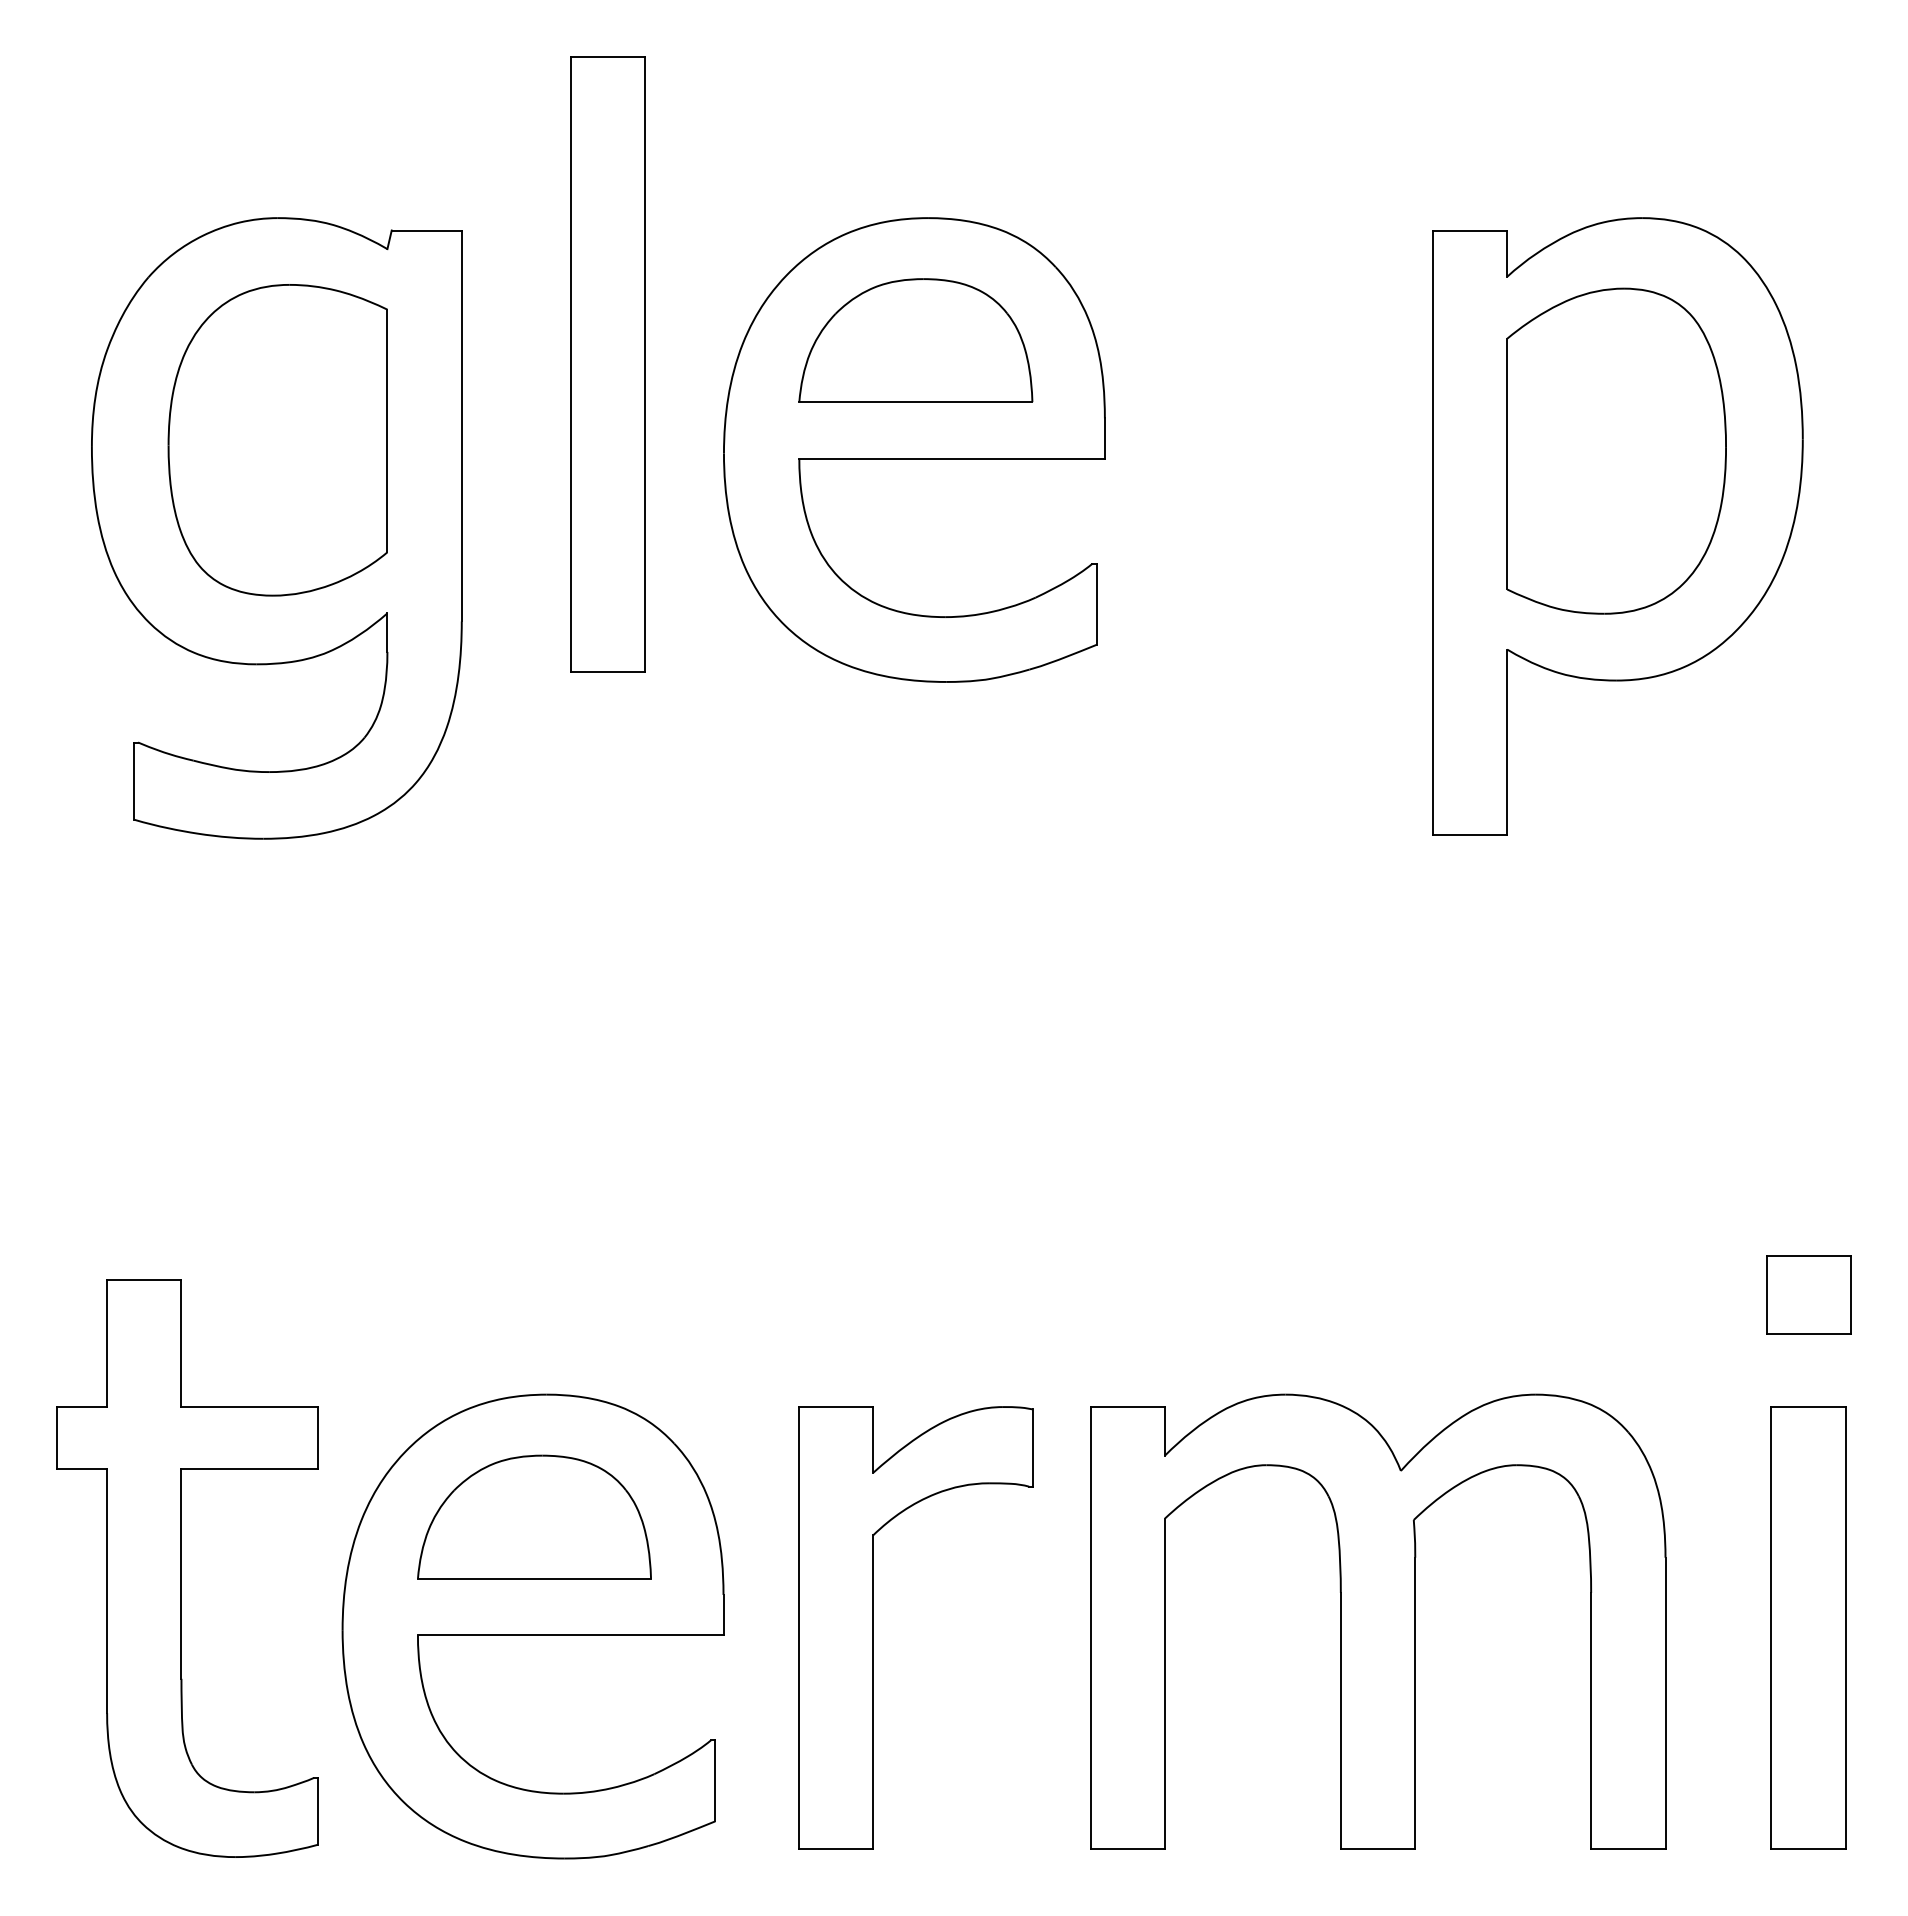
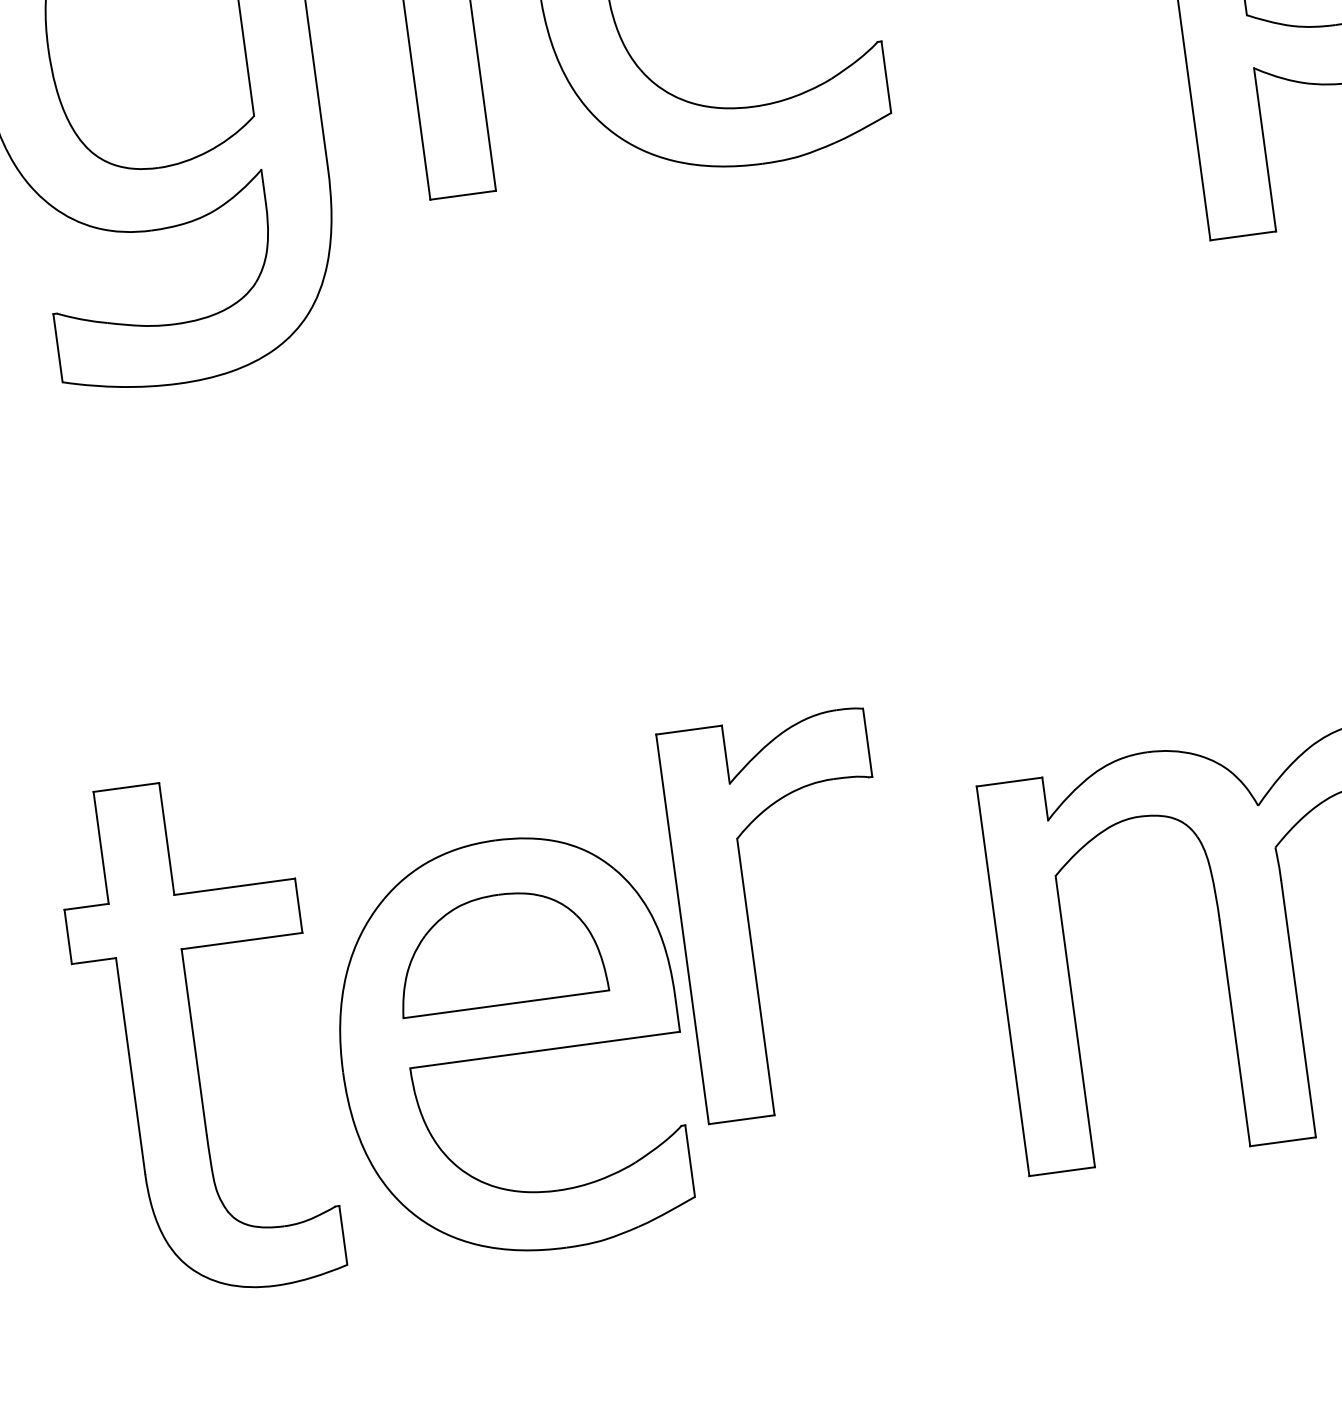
part: (873, 1627) -> (748, 920), moved

